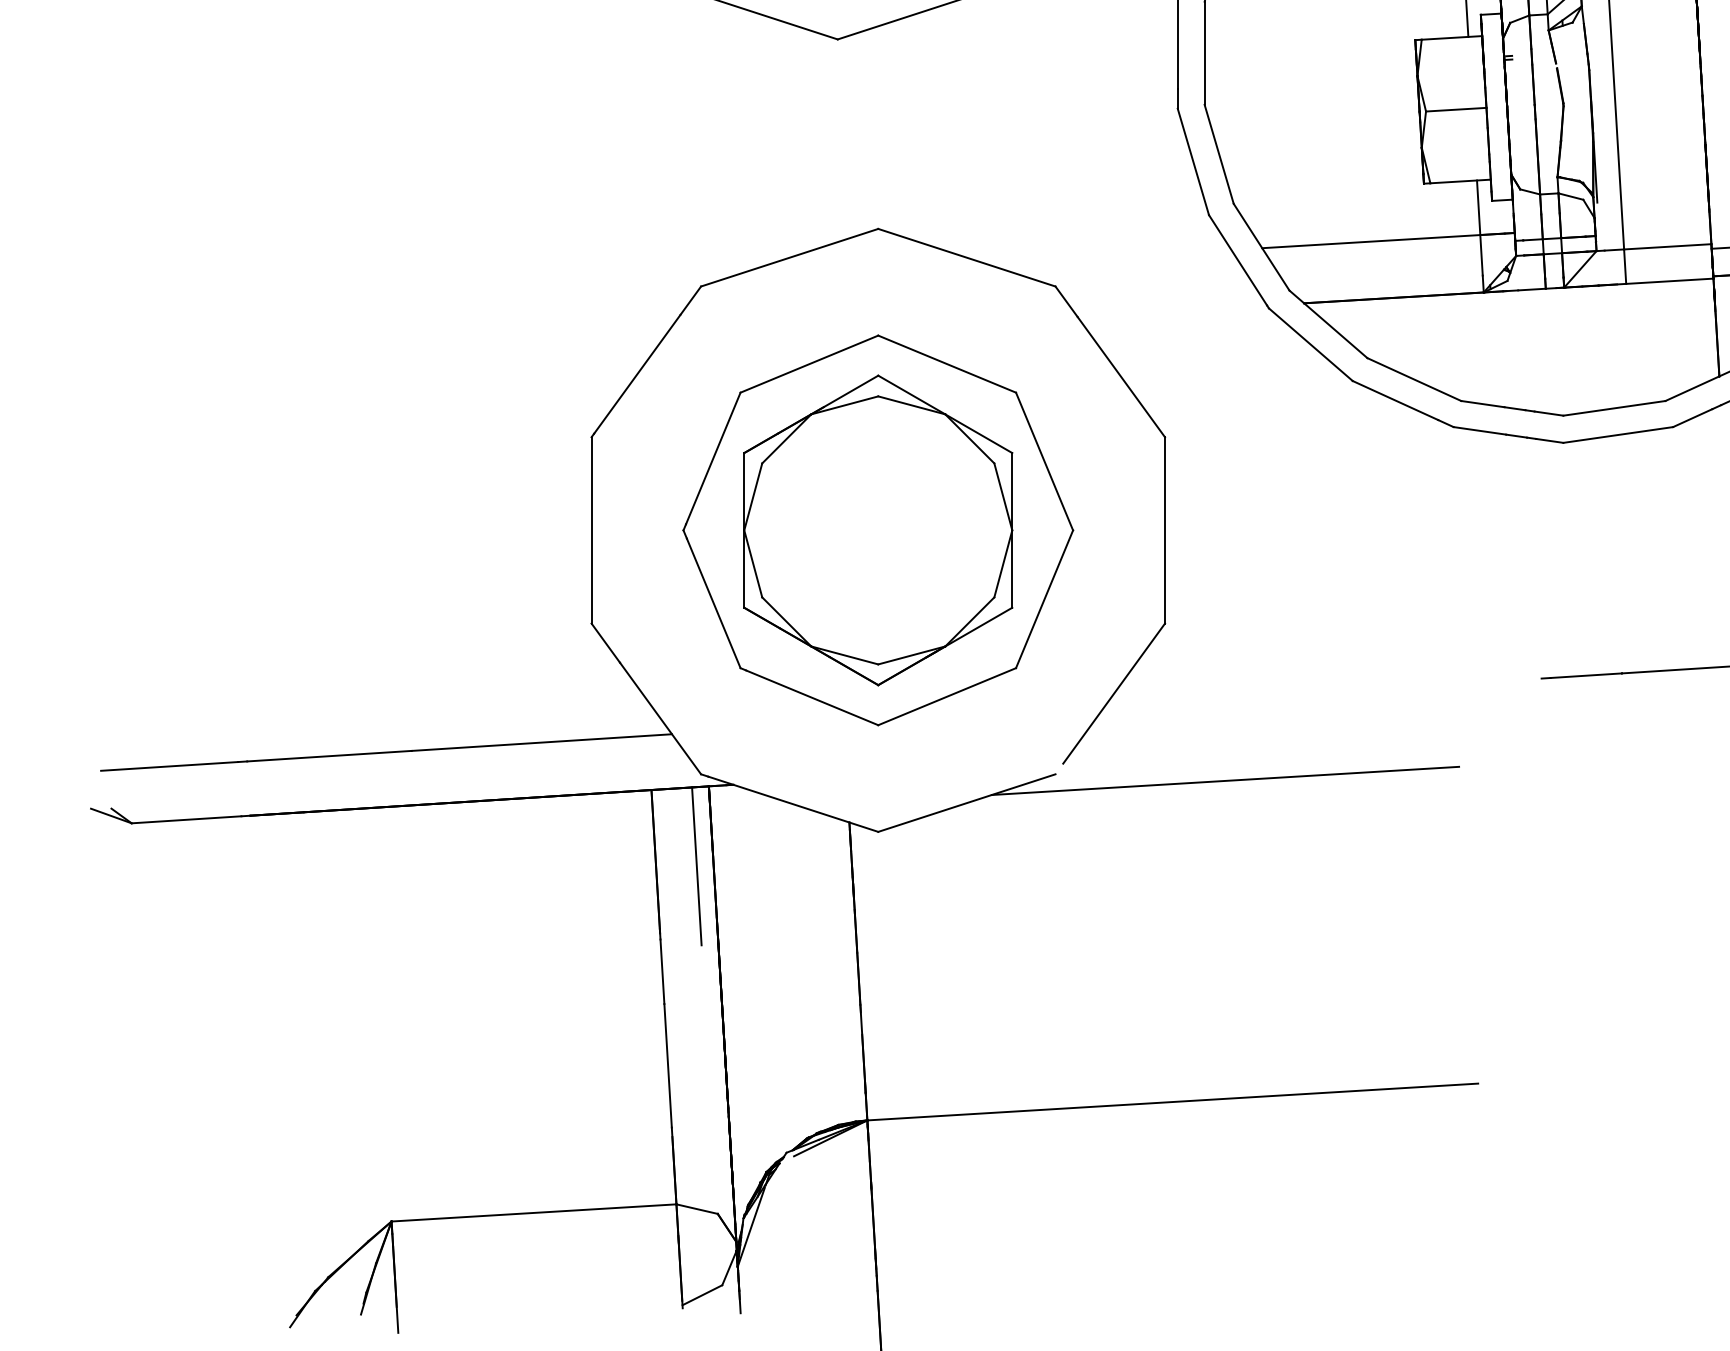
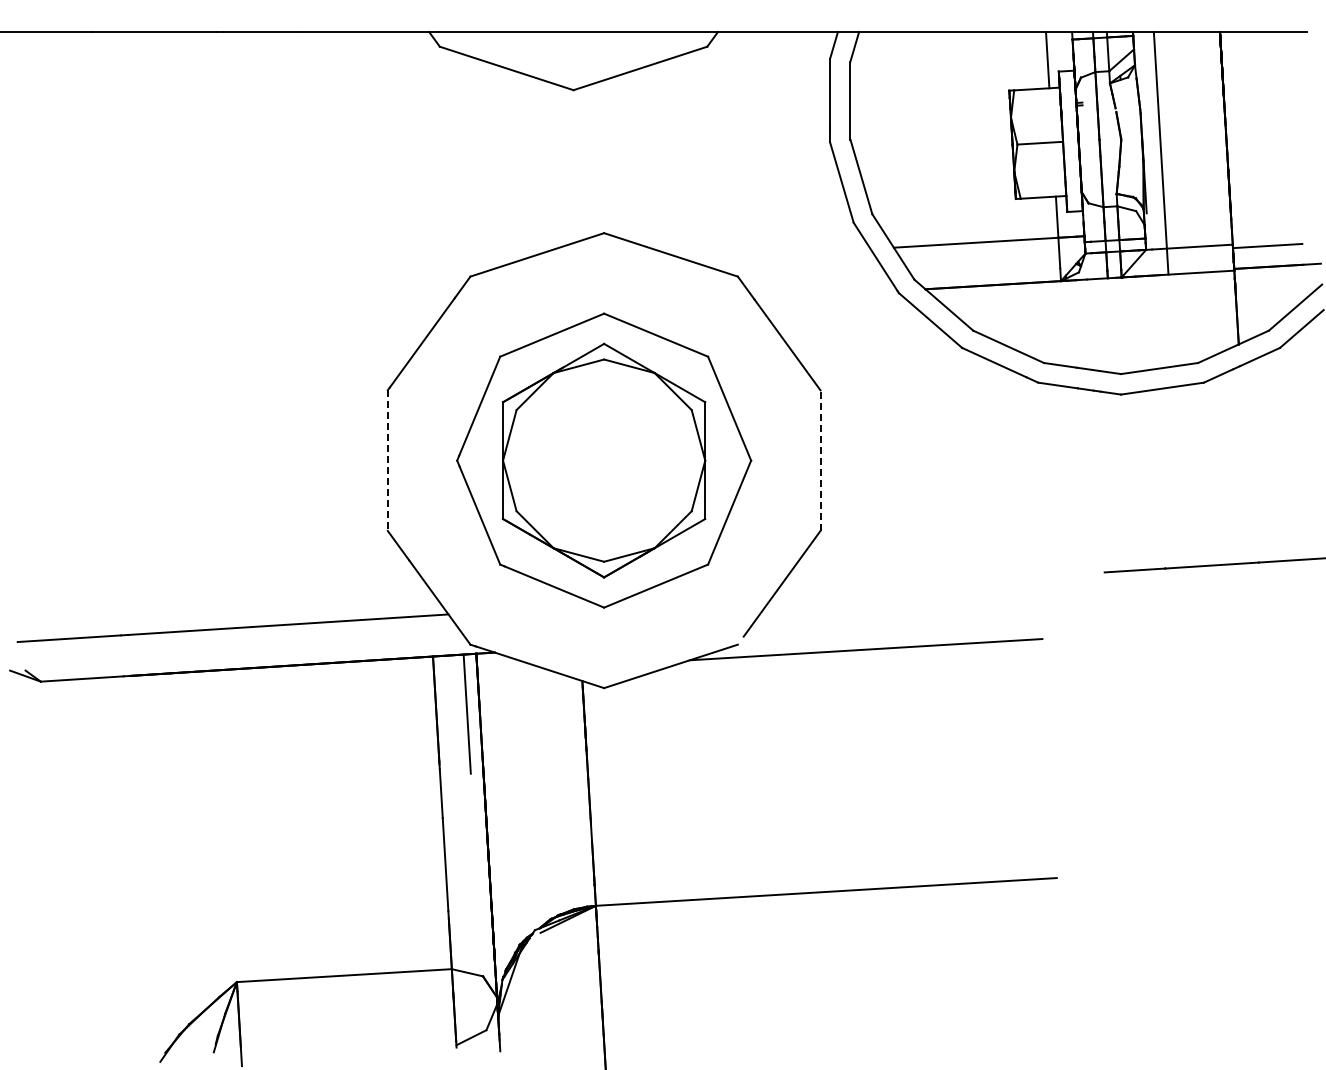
line: (1165, 530) -> (820, 460), solid -> dashed
line: (591, 531) -> (387, 461), solid -> dashed

